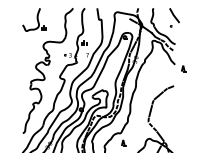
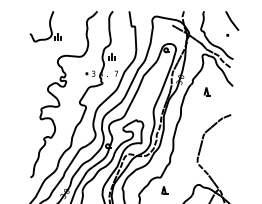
part: (183, 68) -> (206, 91), moved

